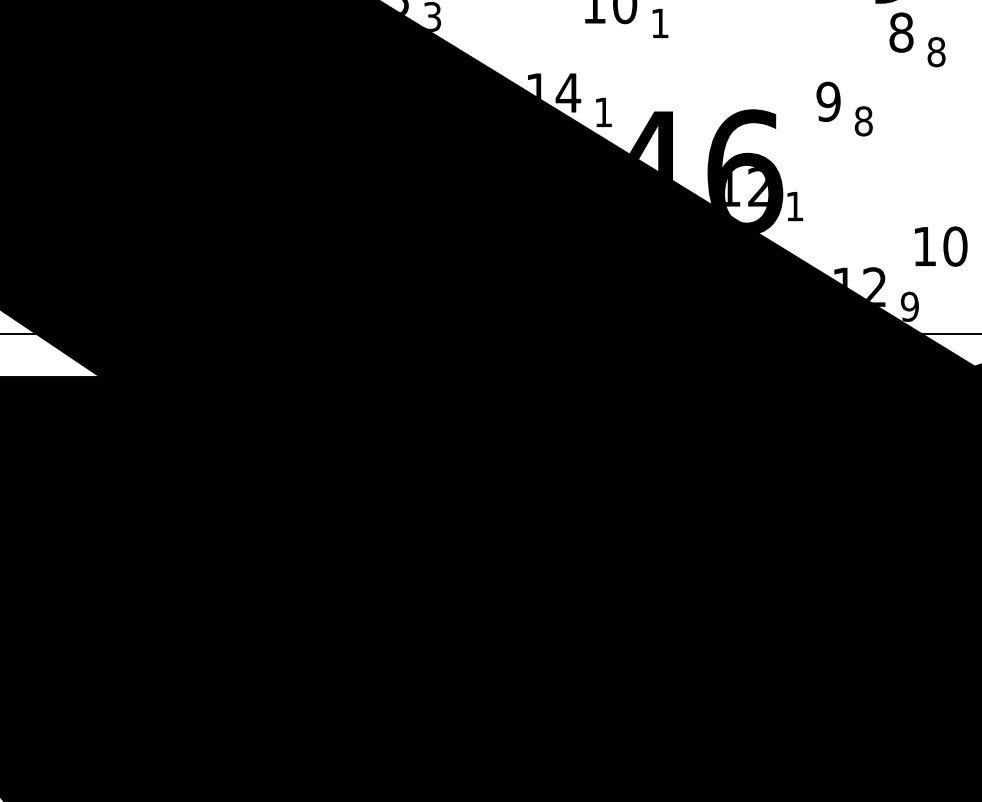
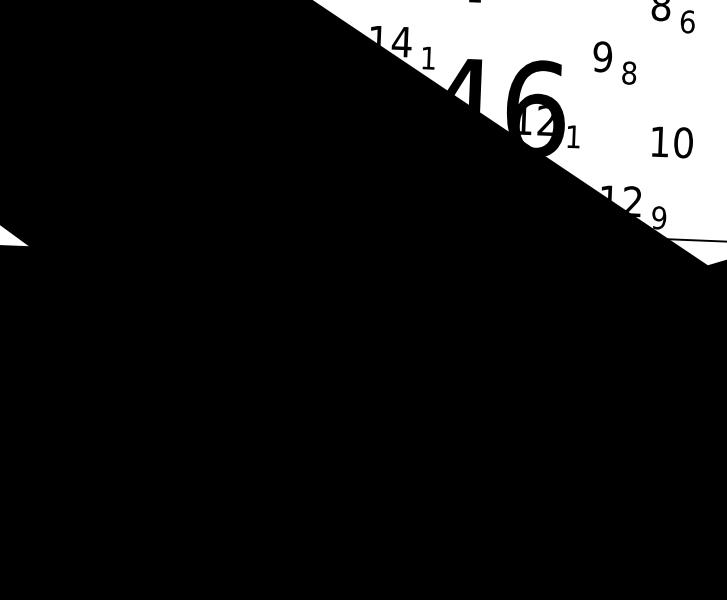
text: (936, 52) -> (687, 22), 8 -> 6
text: (941, 246) -> (672, 142), moved

